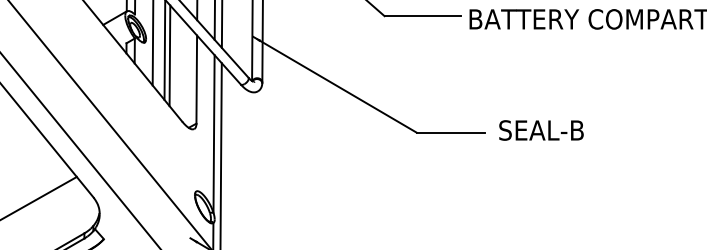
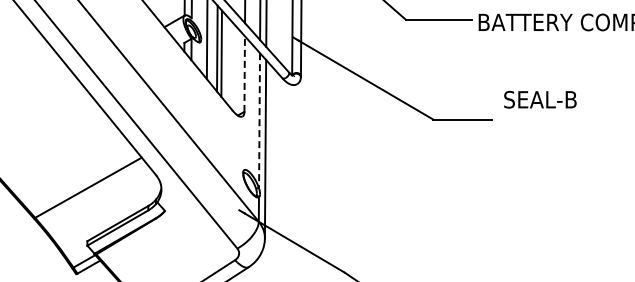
line: (196, 80) -> (244, 74), solid -> dashed
text: (541, 130) -> (540, 99), moved
line: (214, 133) -> (259, 120), solid -> dashed

